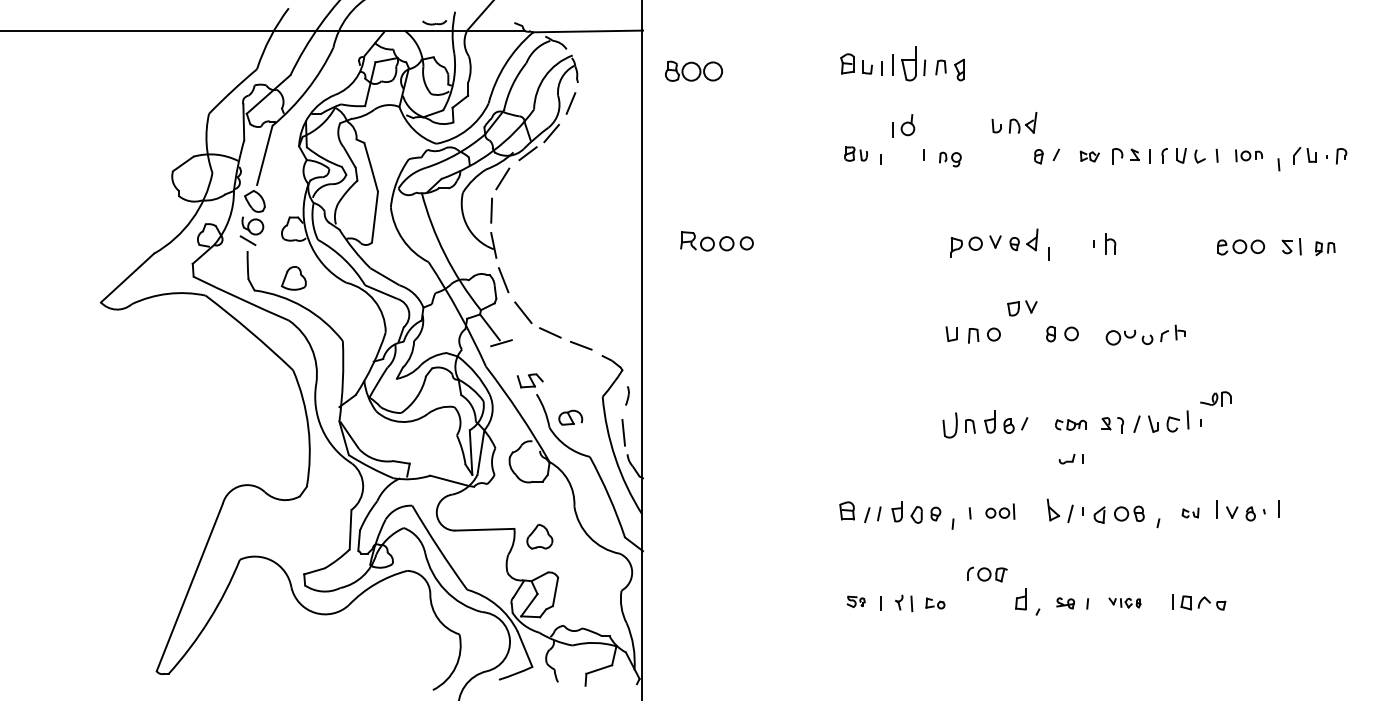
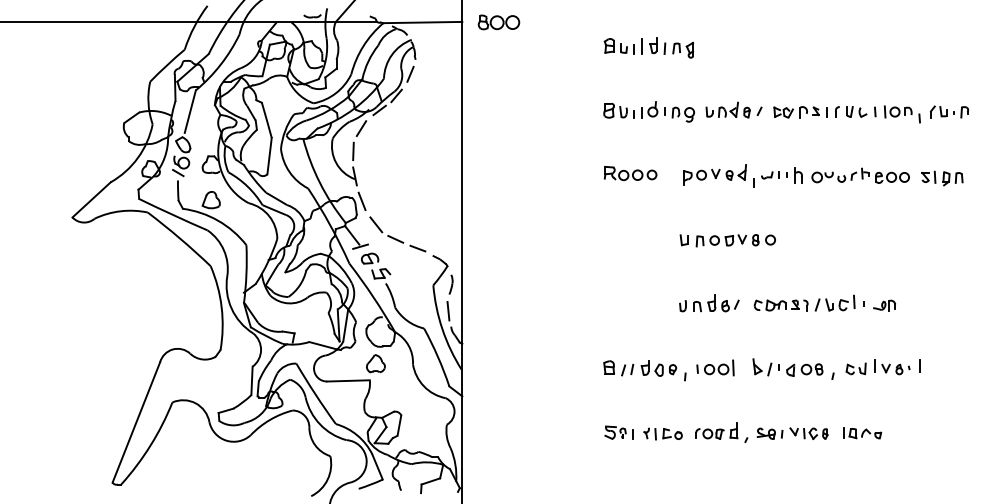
part: (908, 63) -> (653, 45), size x0.62
part: (693, 70) -> (498, 21), moved
part: (1014, 122) -> (722, 109), moved
part: (903, 125) -> (649, 109), moved
part: (855, 153) -> (615, 110), size x1.43
part: (1248, 155) -> (897, 111), size x1.43
part: (1089, 156) -> (783, 112), size x1.43
part: (950, 159) -> (683, 114), size x1.43
part: (716, 241) -> (630, 173), moved
part: (1325, 248) -> (953, 178), size x1.43
part: (1022, 308) -> (735, 240), moved
part: (1145, 334) -> (840, 175), moved
part: (627, 395) -> (451, 284), size x1.43
part: (1215, 398) -> (884, 305), moved
part: (570, 417) -> (369, 258), moved
part: (1070, 424) -> (769, 305), size x1.43
part: (949, 425) -> (682, 305), size x0.62
part: (1070, 459) -> (769, 175), moved
part: (1000, 511) -> (719, 367), size x1.43
part: (1190, 512) -> (856, 368), size x1.67
part: (539, 536) -> (375, 363), moved
part: (987, 574) -> (710, 433), moved
part: (856, 601) -> (615, 432), size x1.67
part: (1124, 602) -> (808, 433), size x1.67
part: (935, 603) -> (672, 433), size x1.43
part: (1065, 603) -> (766, 433), size x1.43

